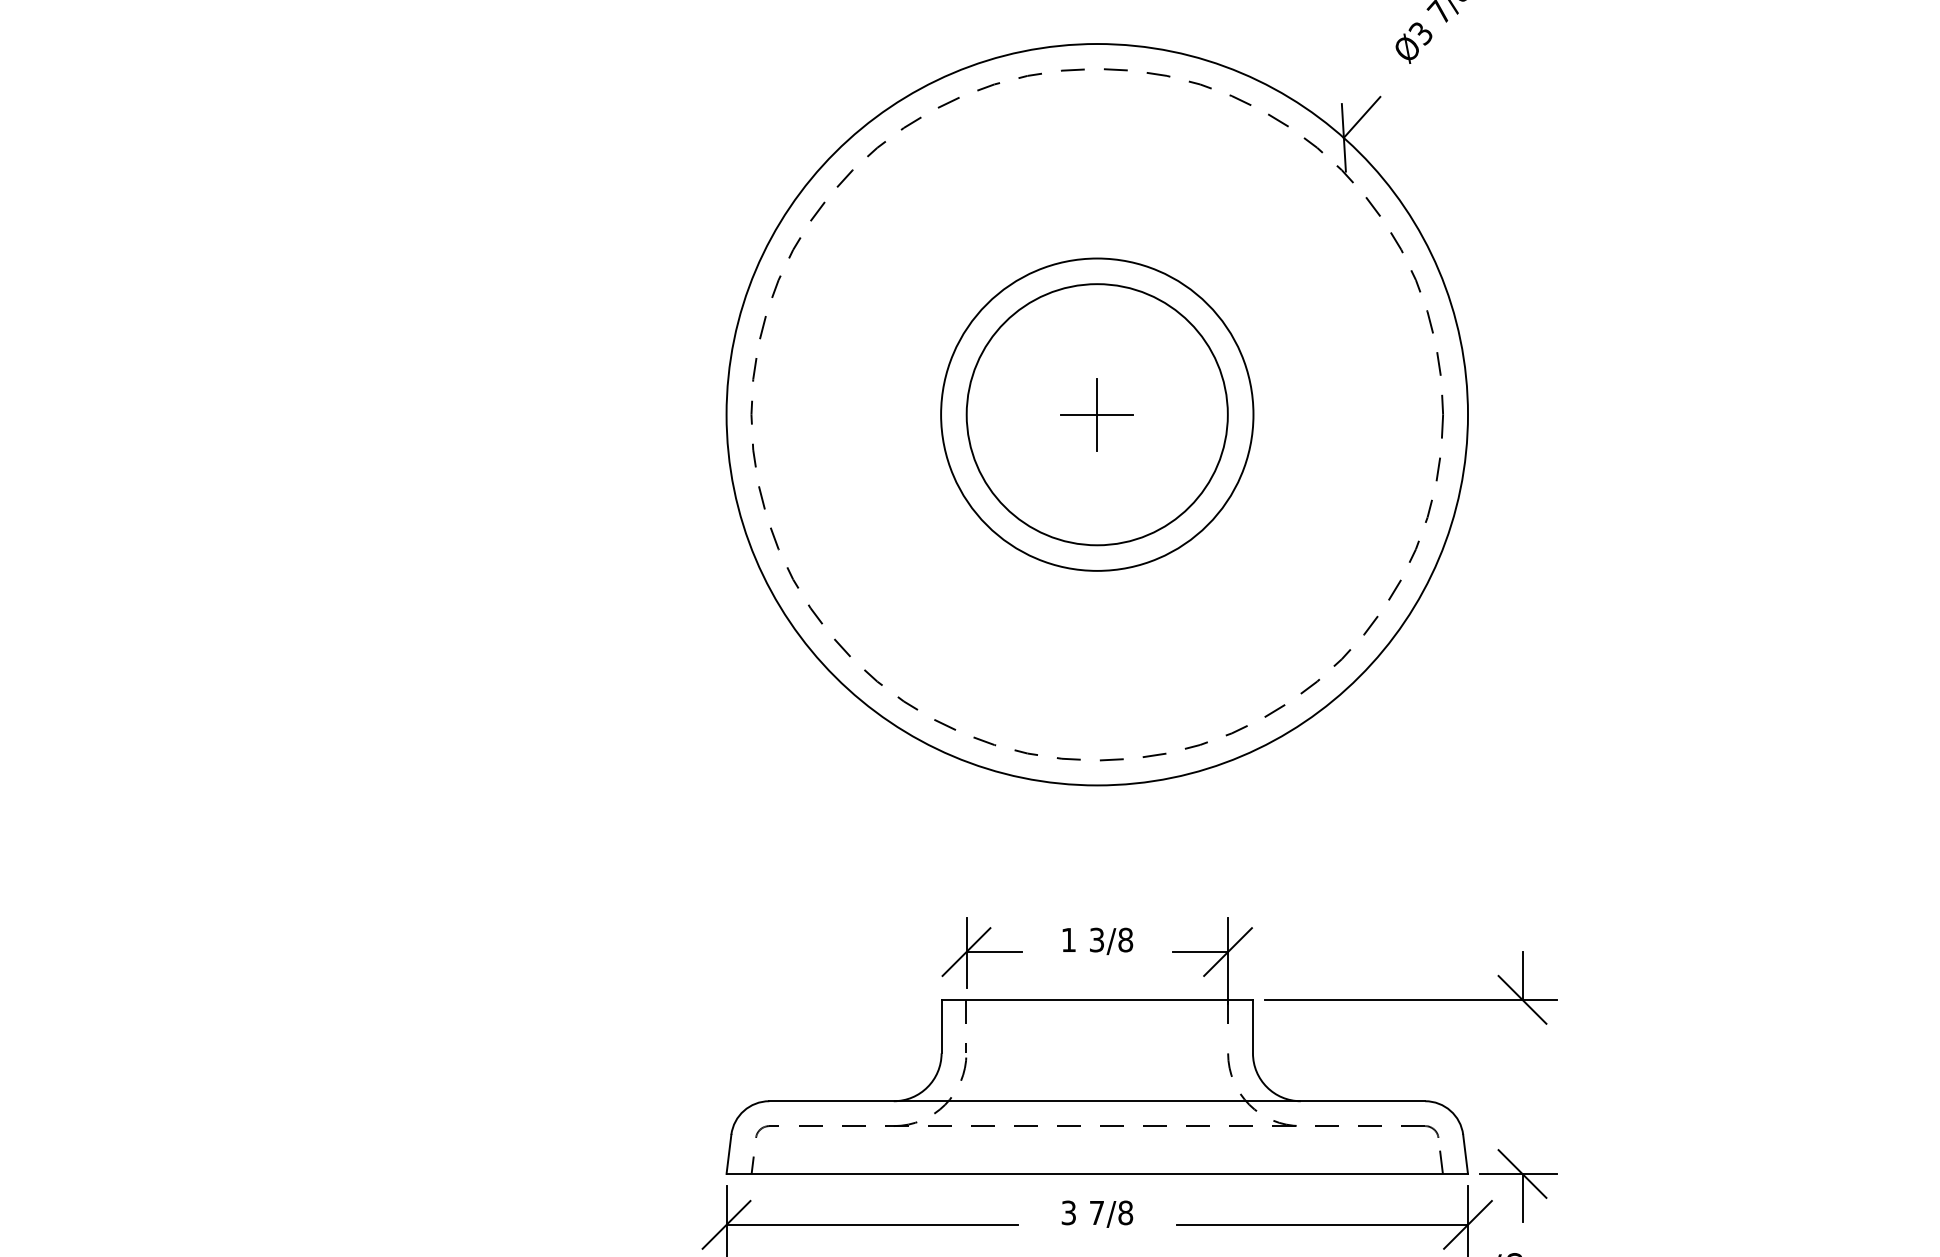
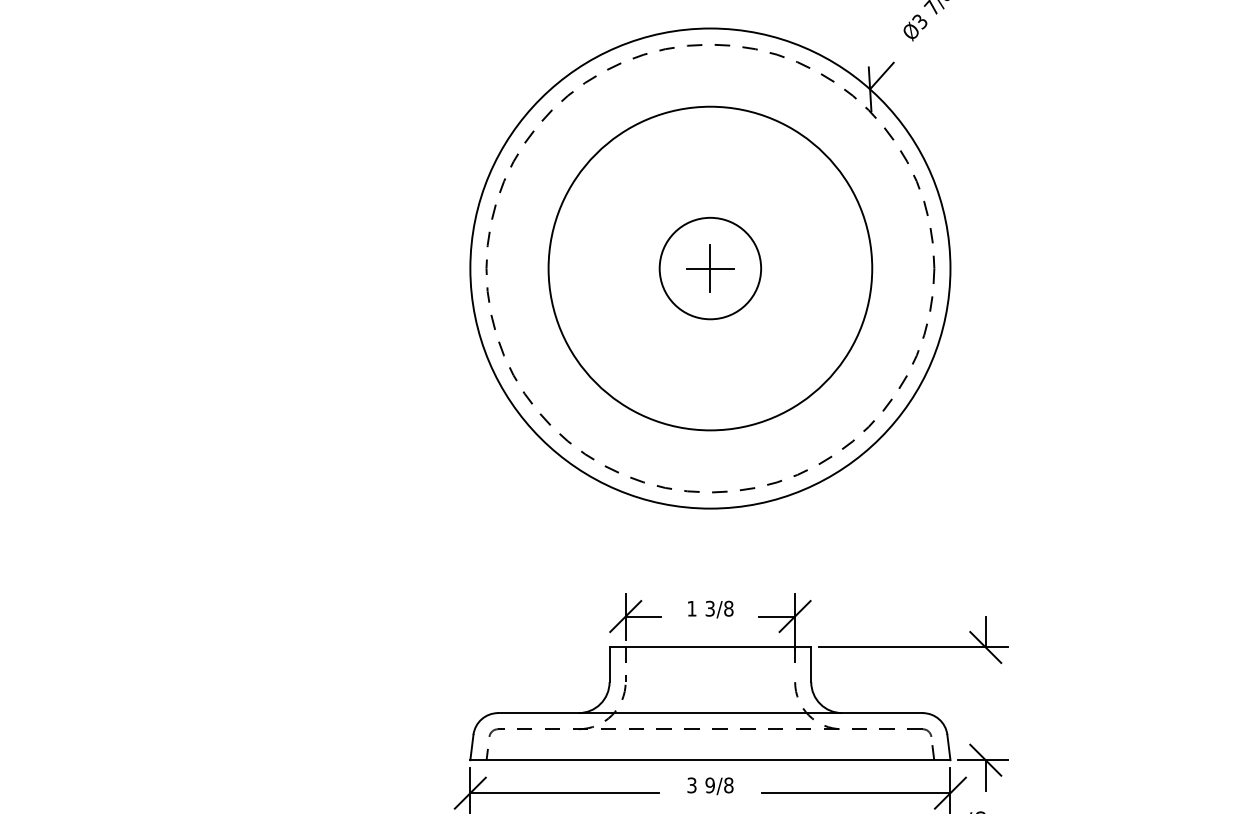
circle: (1095, 414) -> (709, 268), size x0.6
circle: (1097, 414) -> (710, 268), size x1.6
text: (1095, 1213) -> (709, 785), 7/8 -> 9/8

